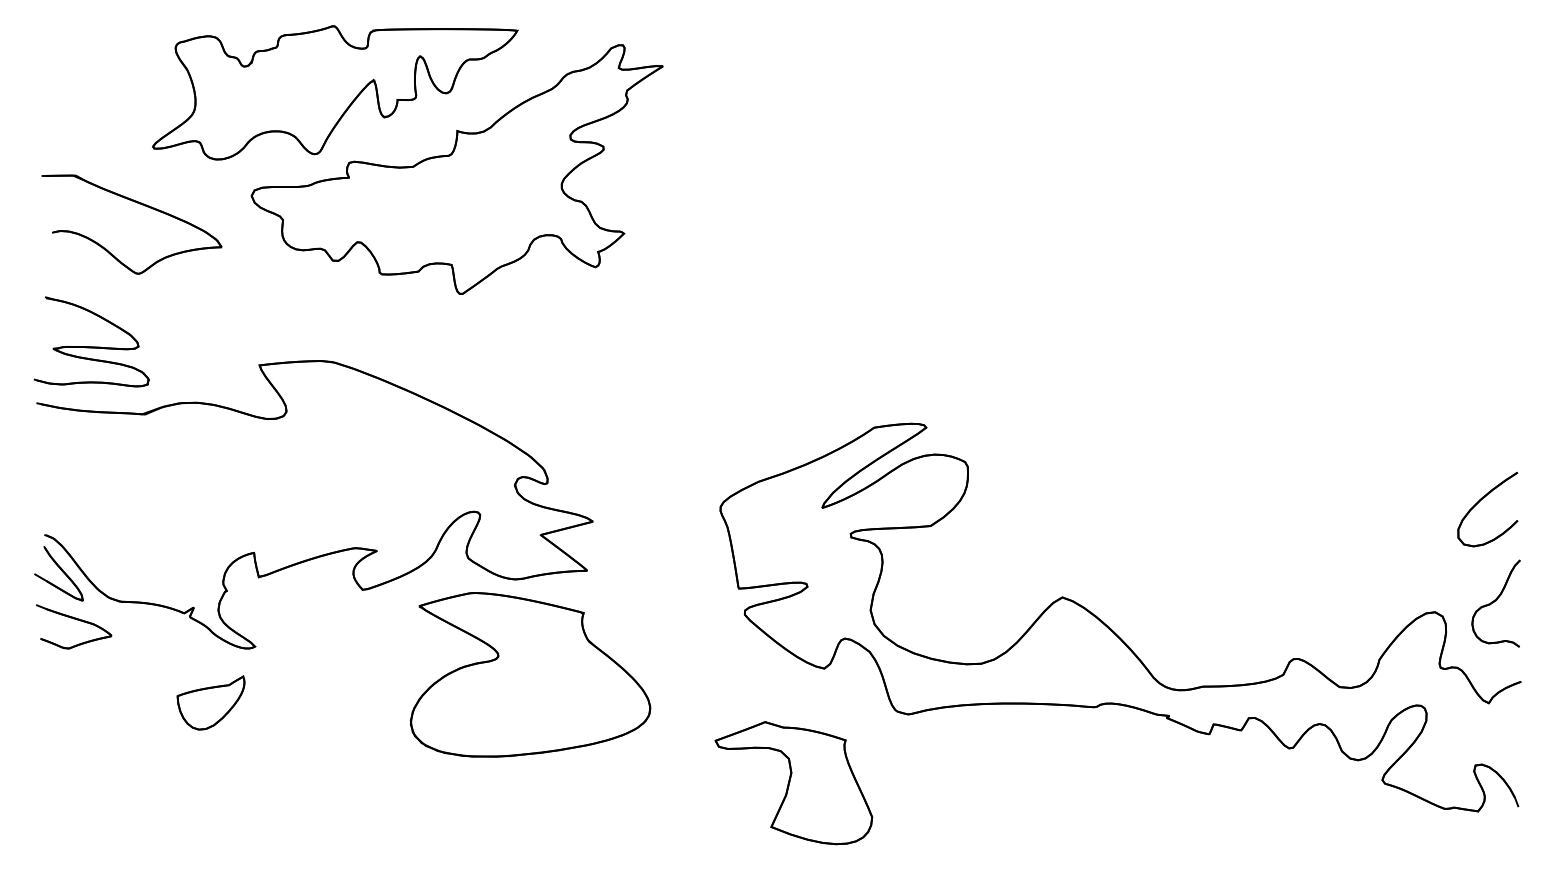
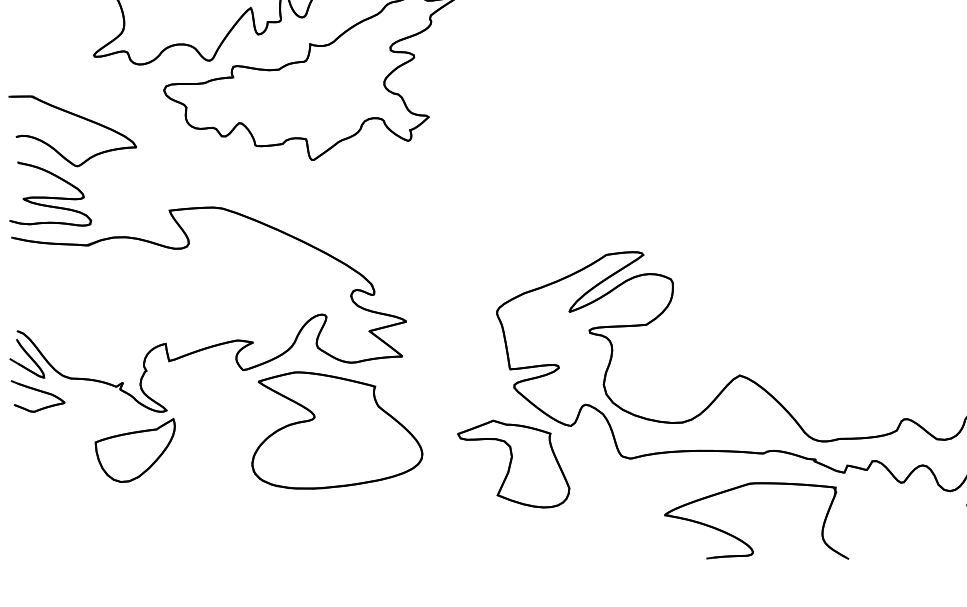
part: (139, 204) -> (78, 117), moved
part: (530, 674) -> (337, 430), moved
part: (210, 702) -> (134, 450), size x1.67
part: (793, 783) -> (513, 464), moved
part: (1065, 829) -> (742, 540), added

